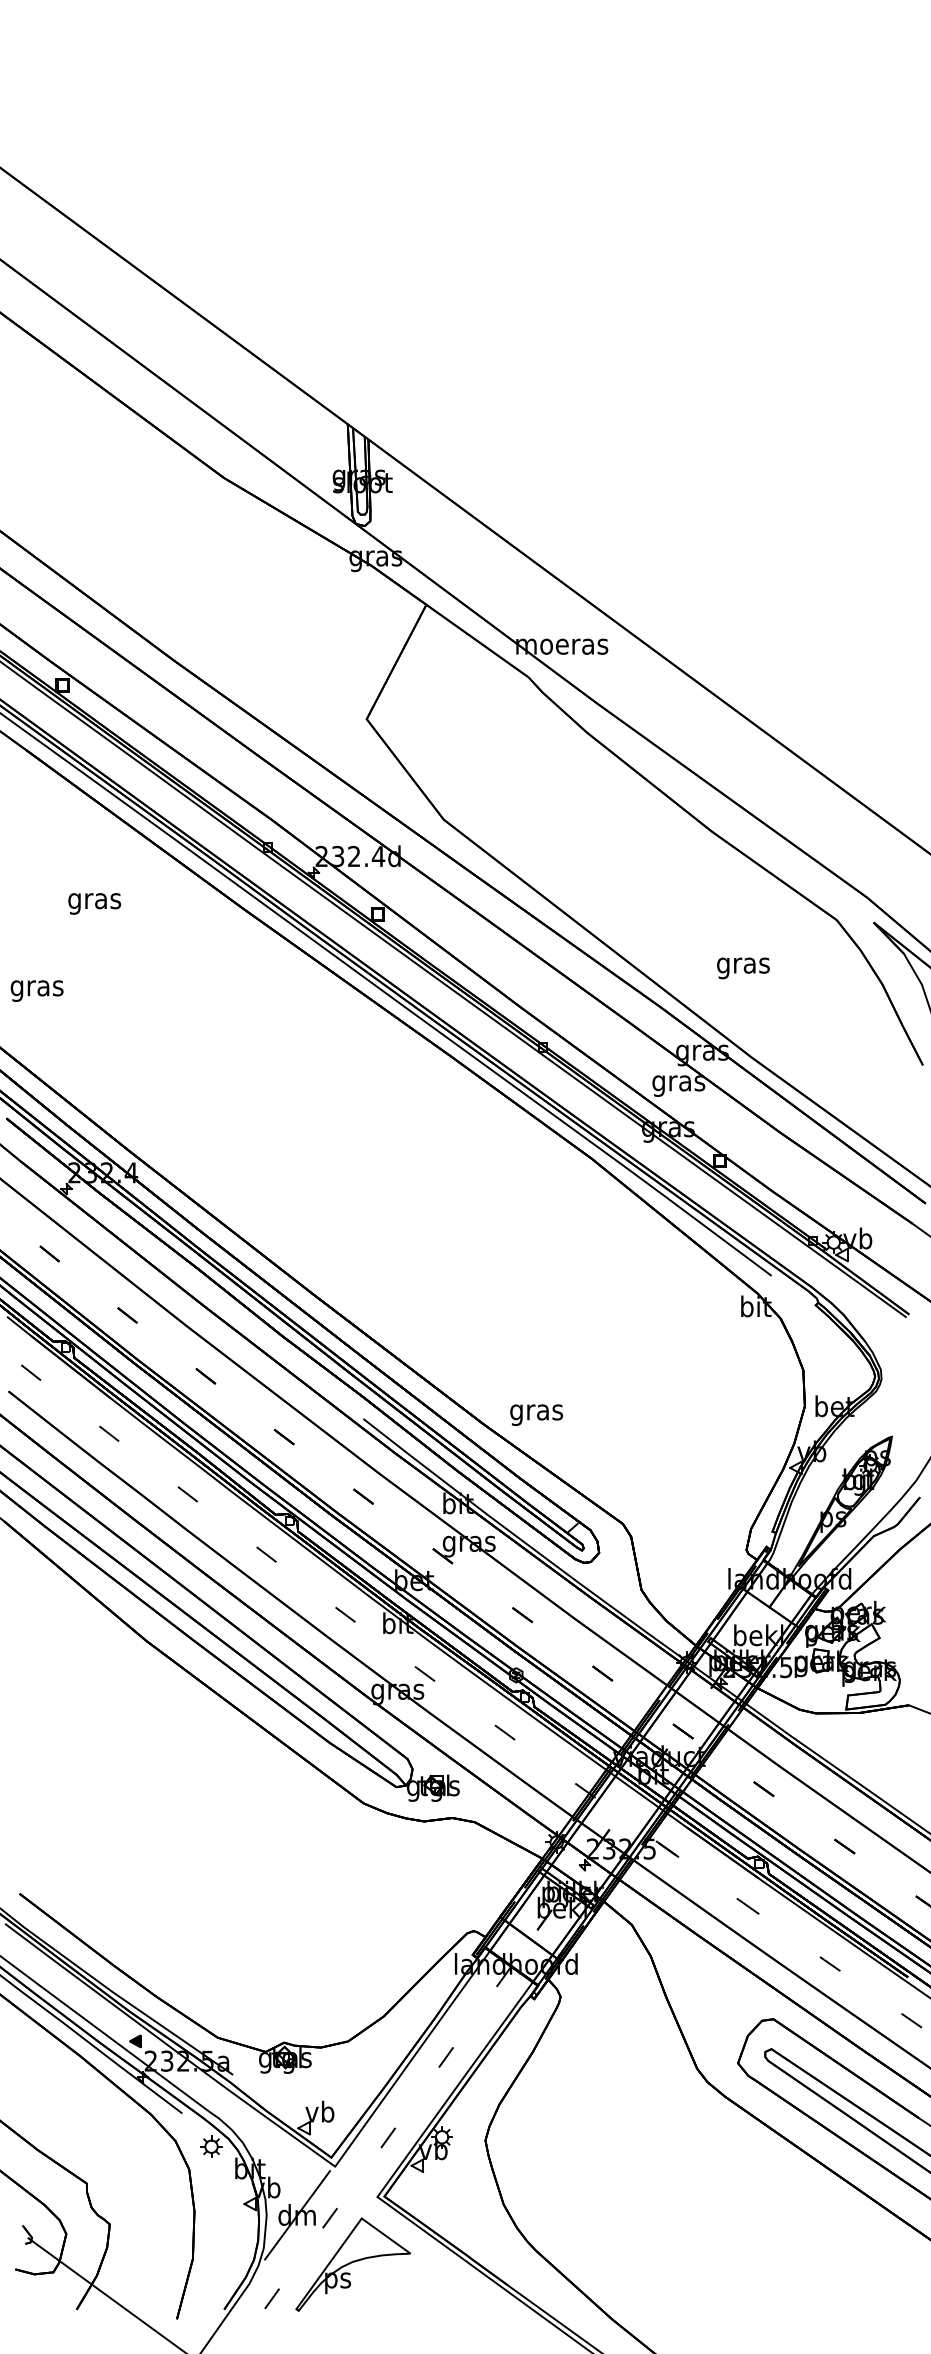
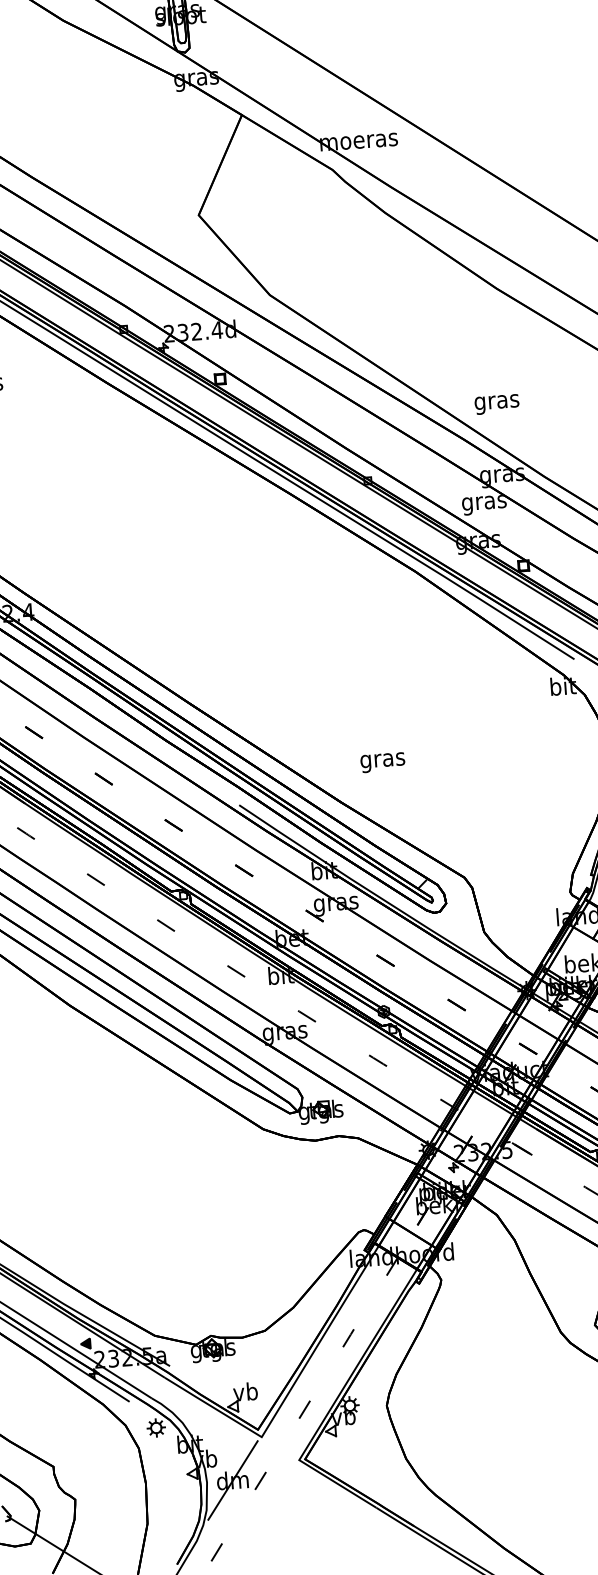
text: (743, 968) -> (497, 404), moved
text: (536, 1414) -> (382, 762), moved
part: (352, 2264) -> (282, 1518), removed

